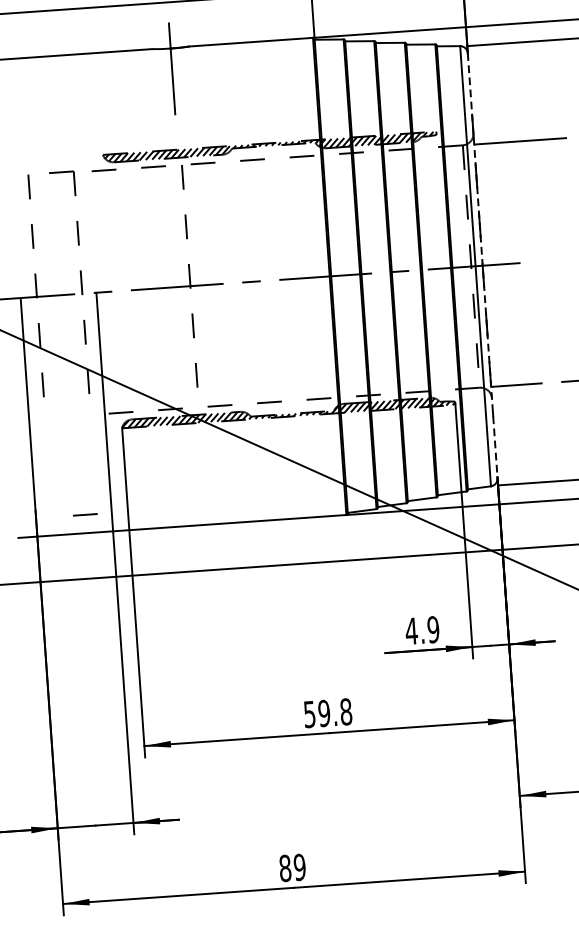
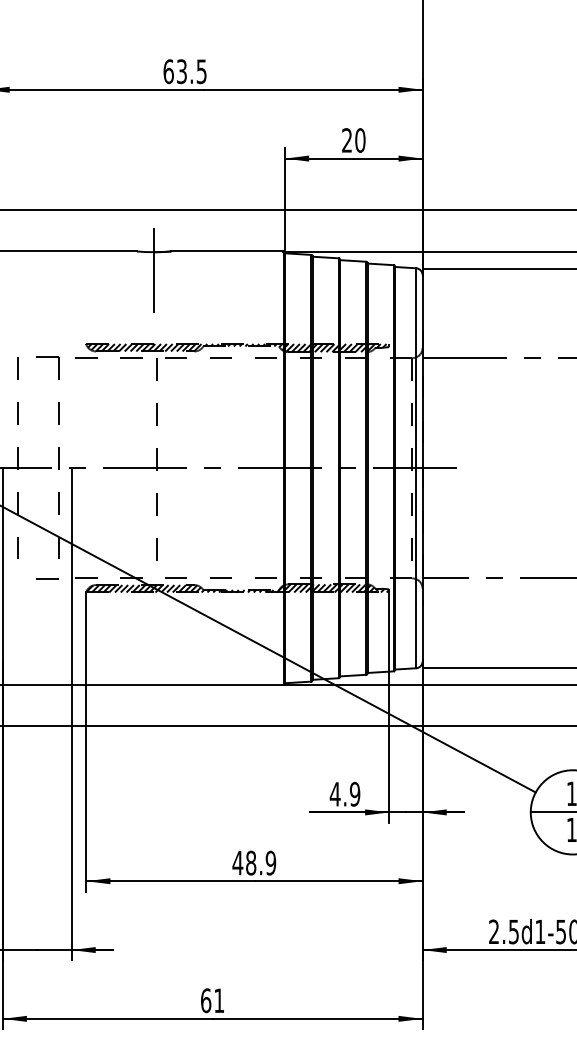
line: (482, 265) -> (422, 468), dashed -> solid
line: (85, 513) -> (47, 578), moved
text: (328, 713) -> (254, 863), 59.8 -> 48.9
text: (292, 867) -> (212, 1000), 89 -> 61

